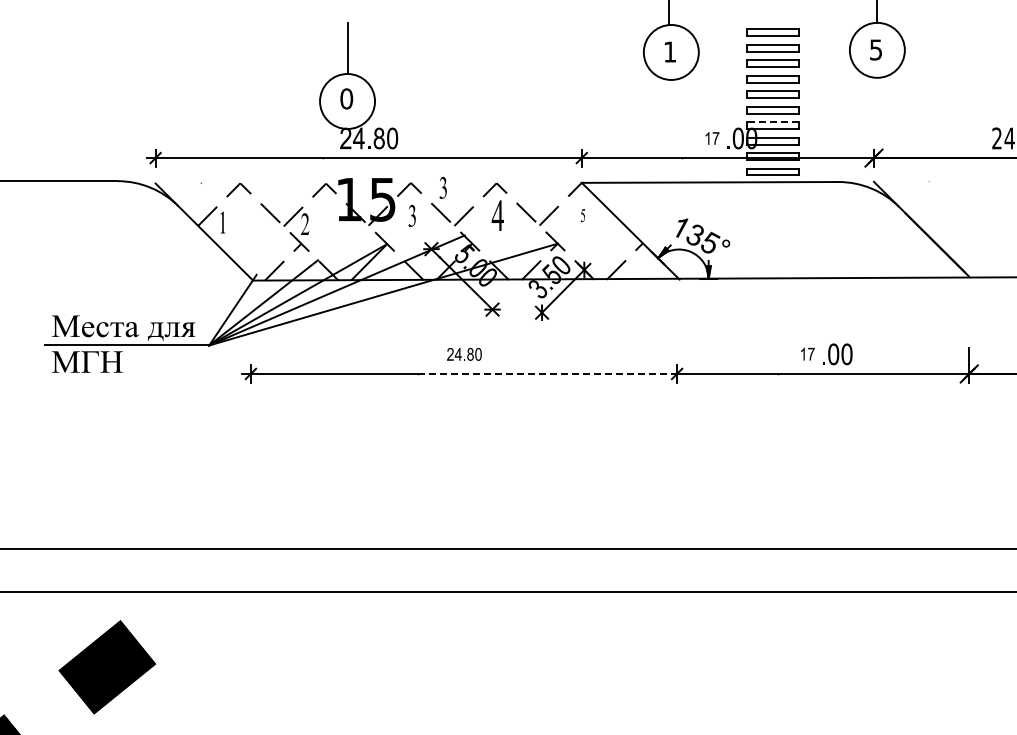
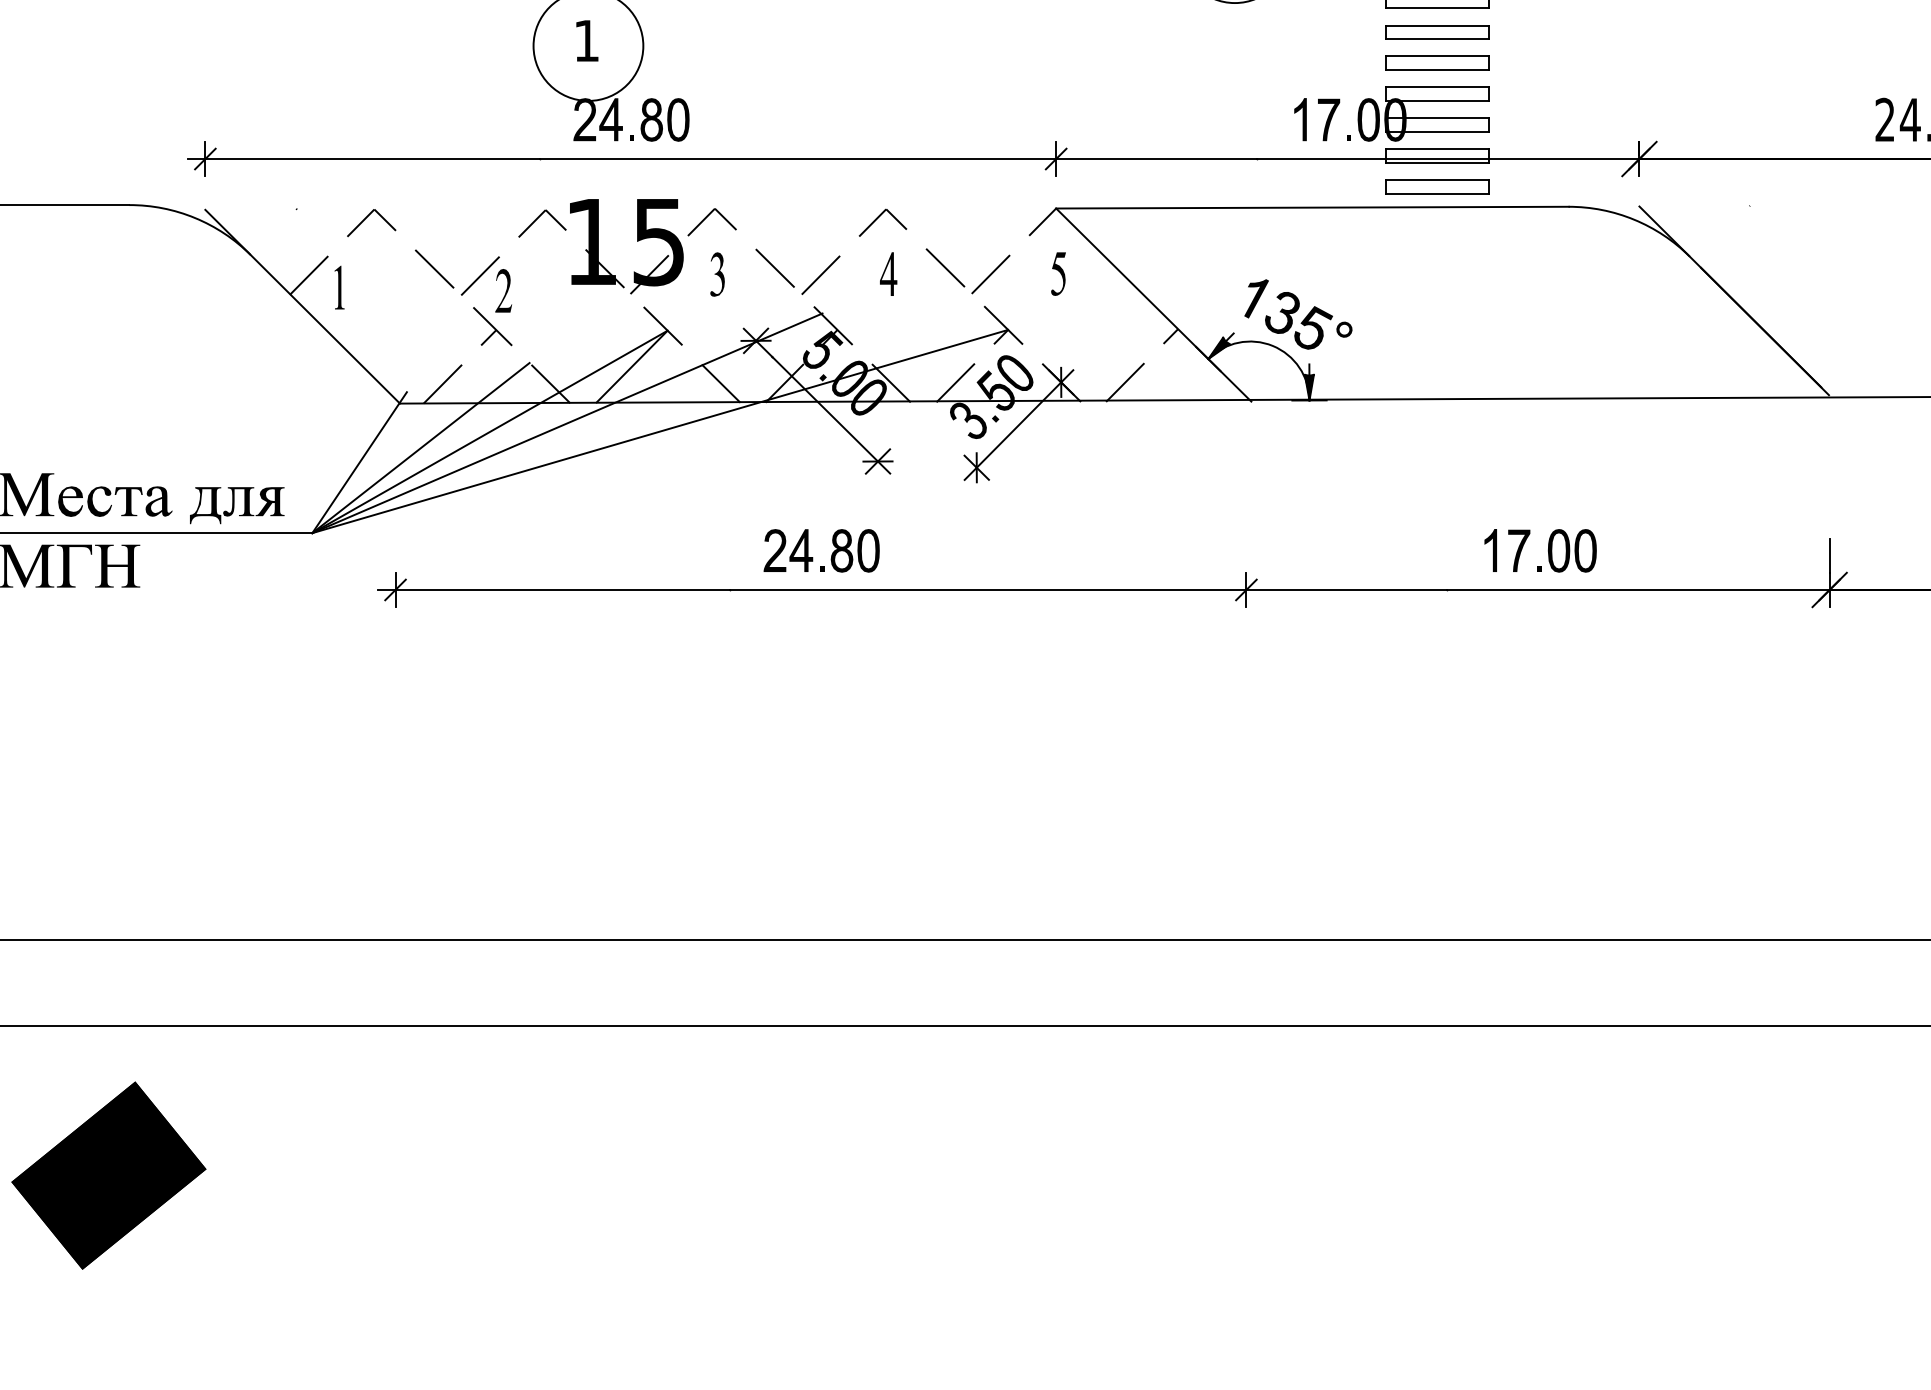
text: (346, 98) -> (586, 40), 0 -> 1
line: (772, 122) -> (1436, 87), dashed -> solid
part: (712, 138) -> (1317, 119), size x1.67
part: (442, 187) -> (778, 217), removed
part: (497, 215) -> (887, 273), size x0.71
part: (582, 215) -> (1057, 273), size x1.67
part: (807, 353) -> (1506, 549), size x1.67
part: (464, 354) -> (821, 551), size x1.67
line: (548, 373) -> (989, 589), dashed -> solid

